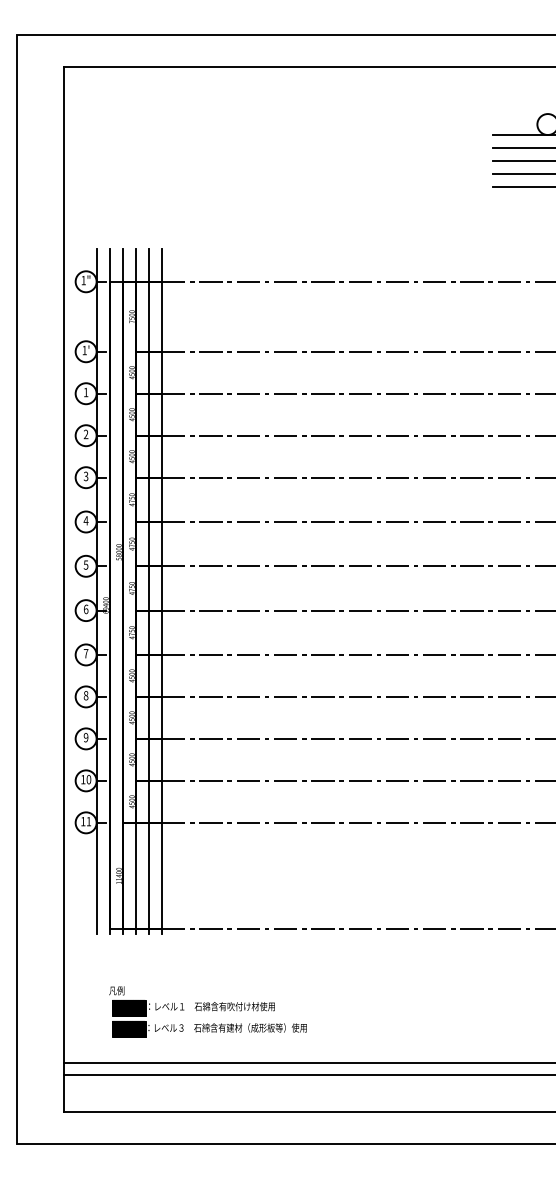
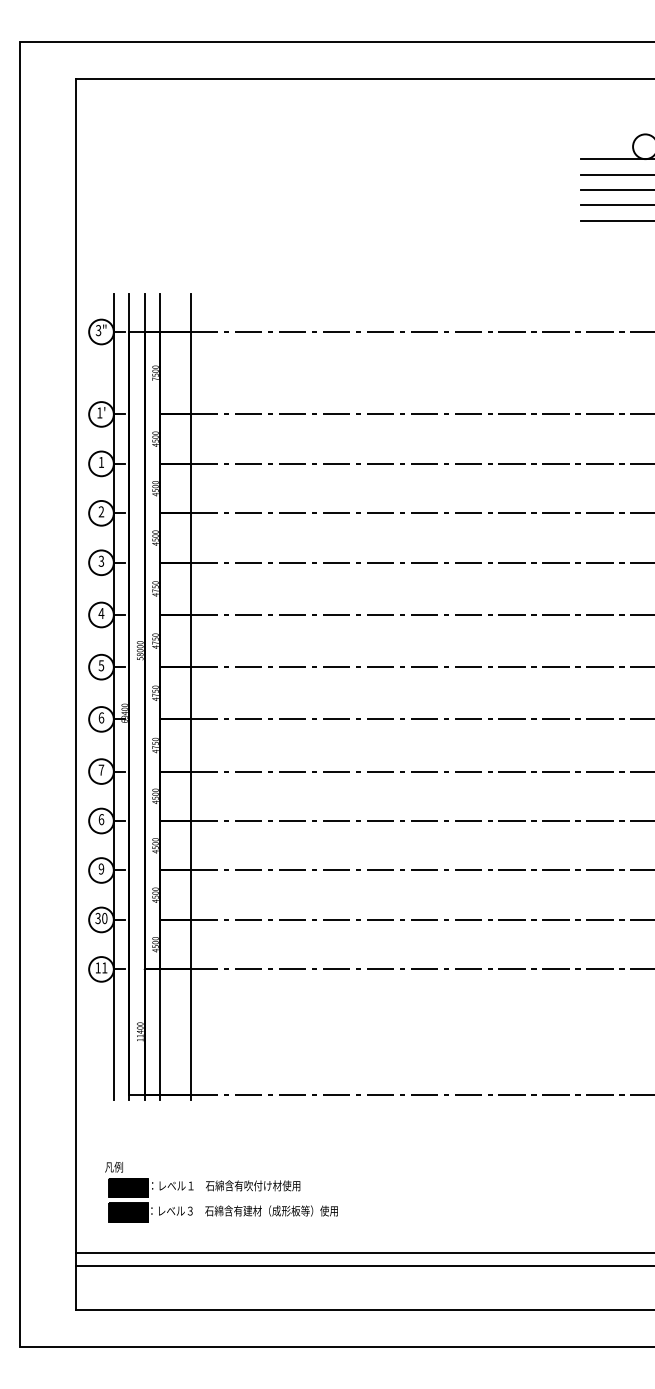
text: (83, 280) -> (98, 330), 1" -> 3"
line: (148, 591) -> (174, 696), removed
text: (85, 695) -> (100, 819), 8 -> 6
text: (83, 779) -> (98, 918), 10 -> 30
part: (207, 1011) -> (220, 1191), moved

